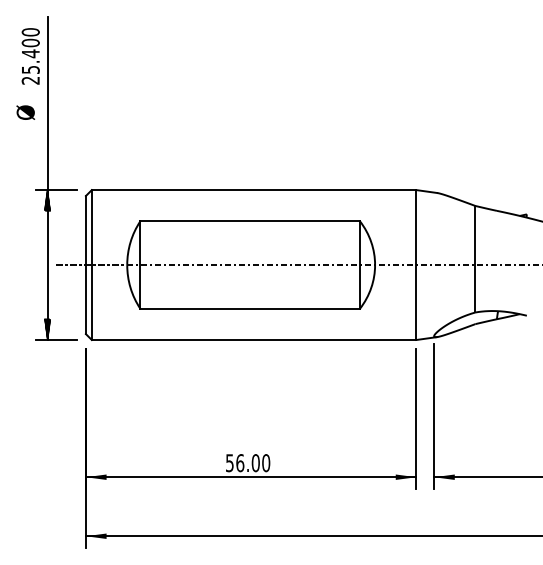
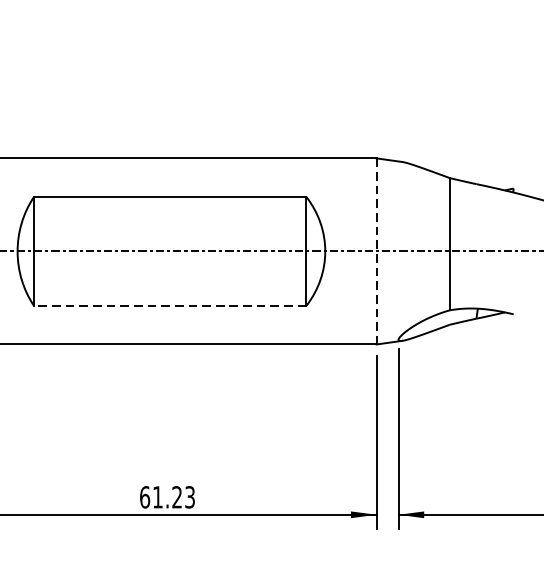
line: (416, 265) -> (376, 251), solid -> dashed
line: (250, 308) -> (170, 305), solid -> dashed
text: (247, 463) -> (166, 497), 56.00 -> 61.23

